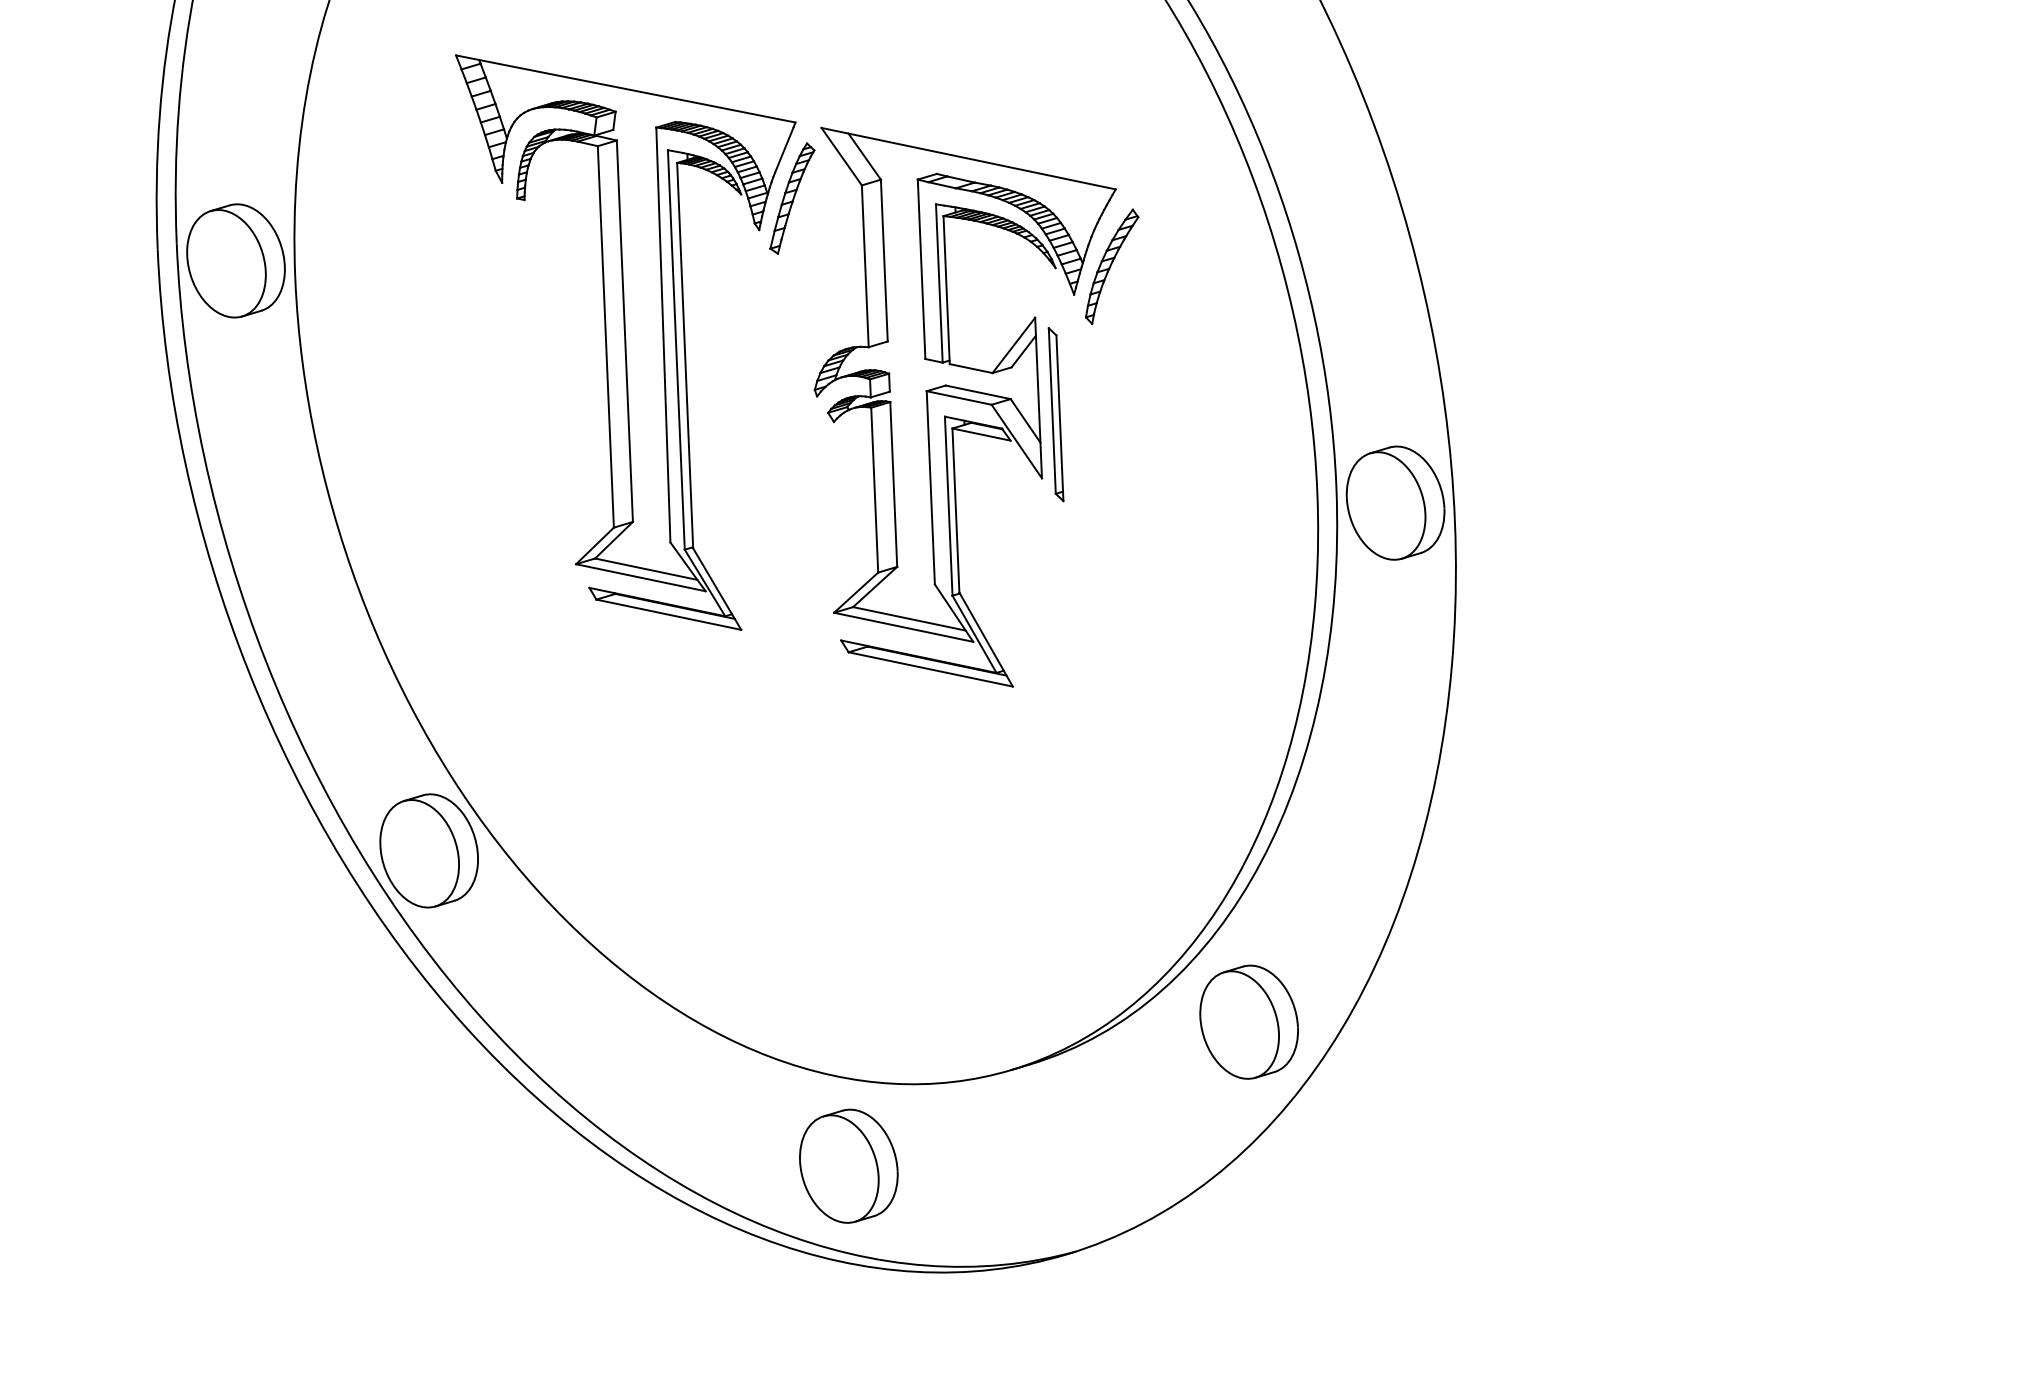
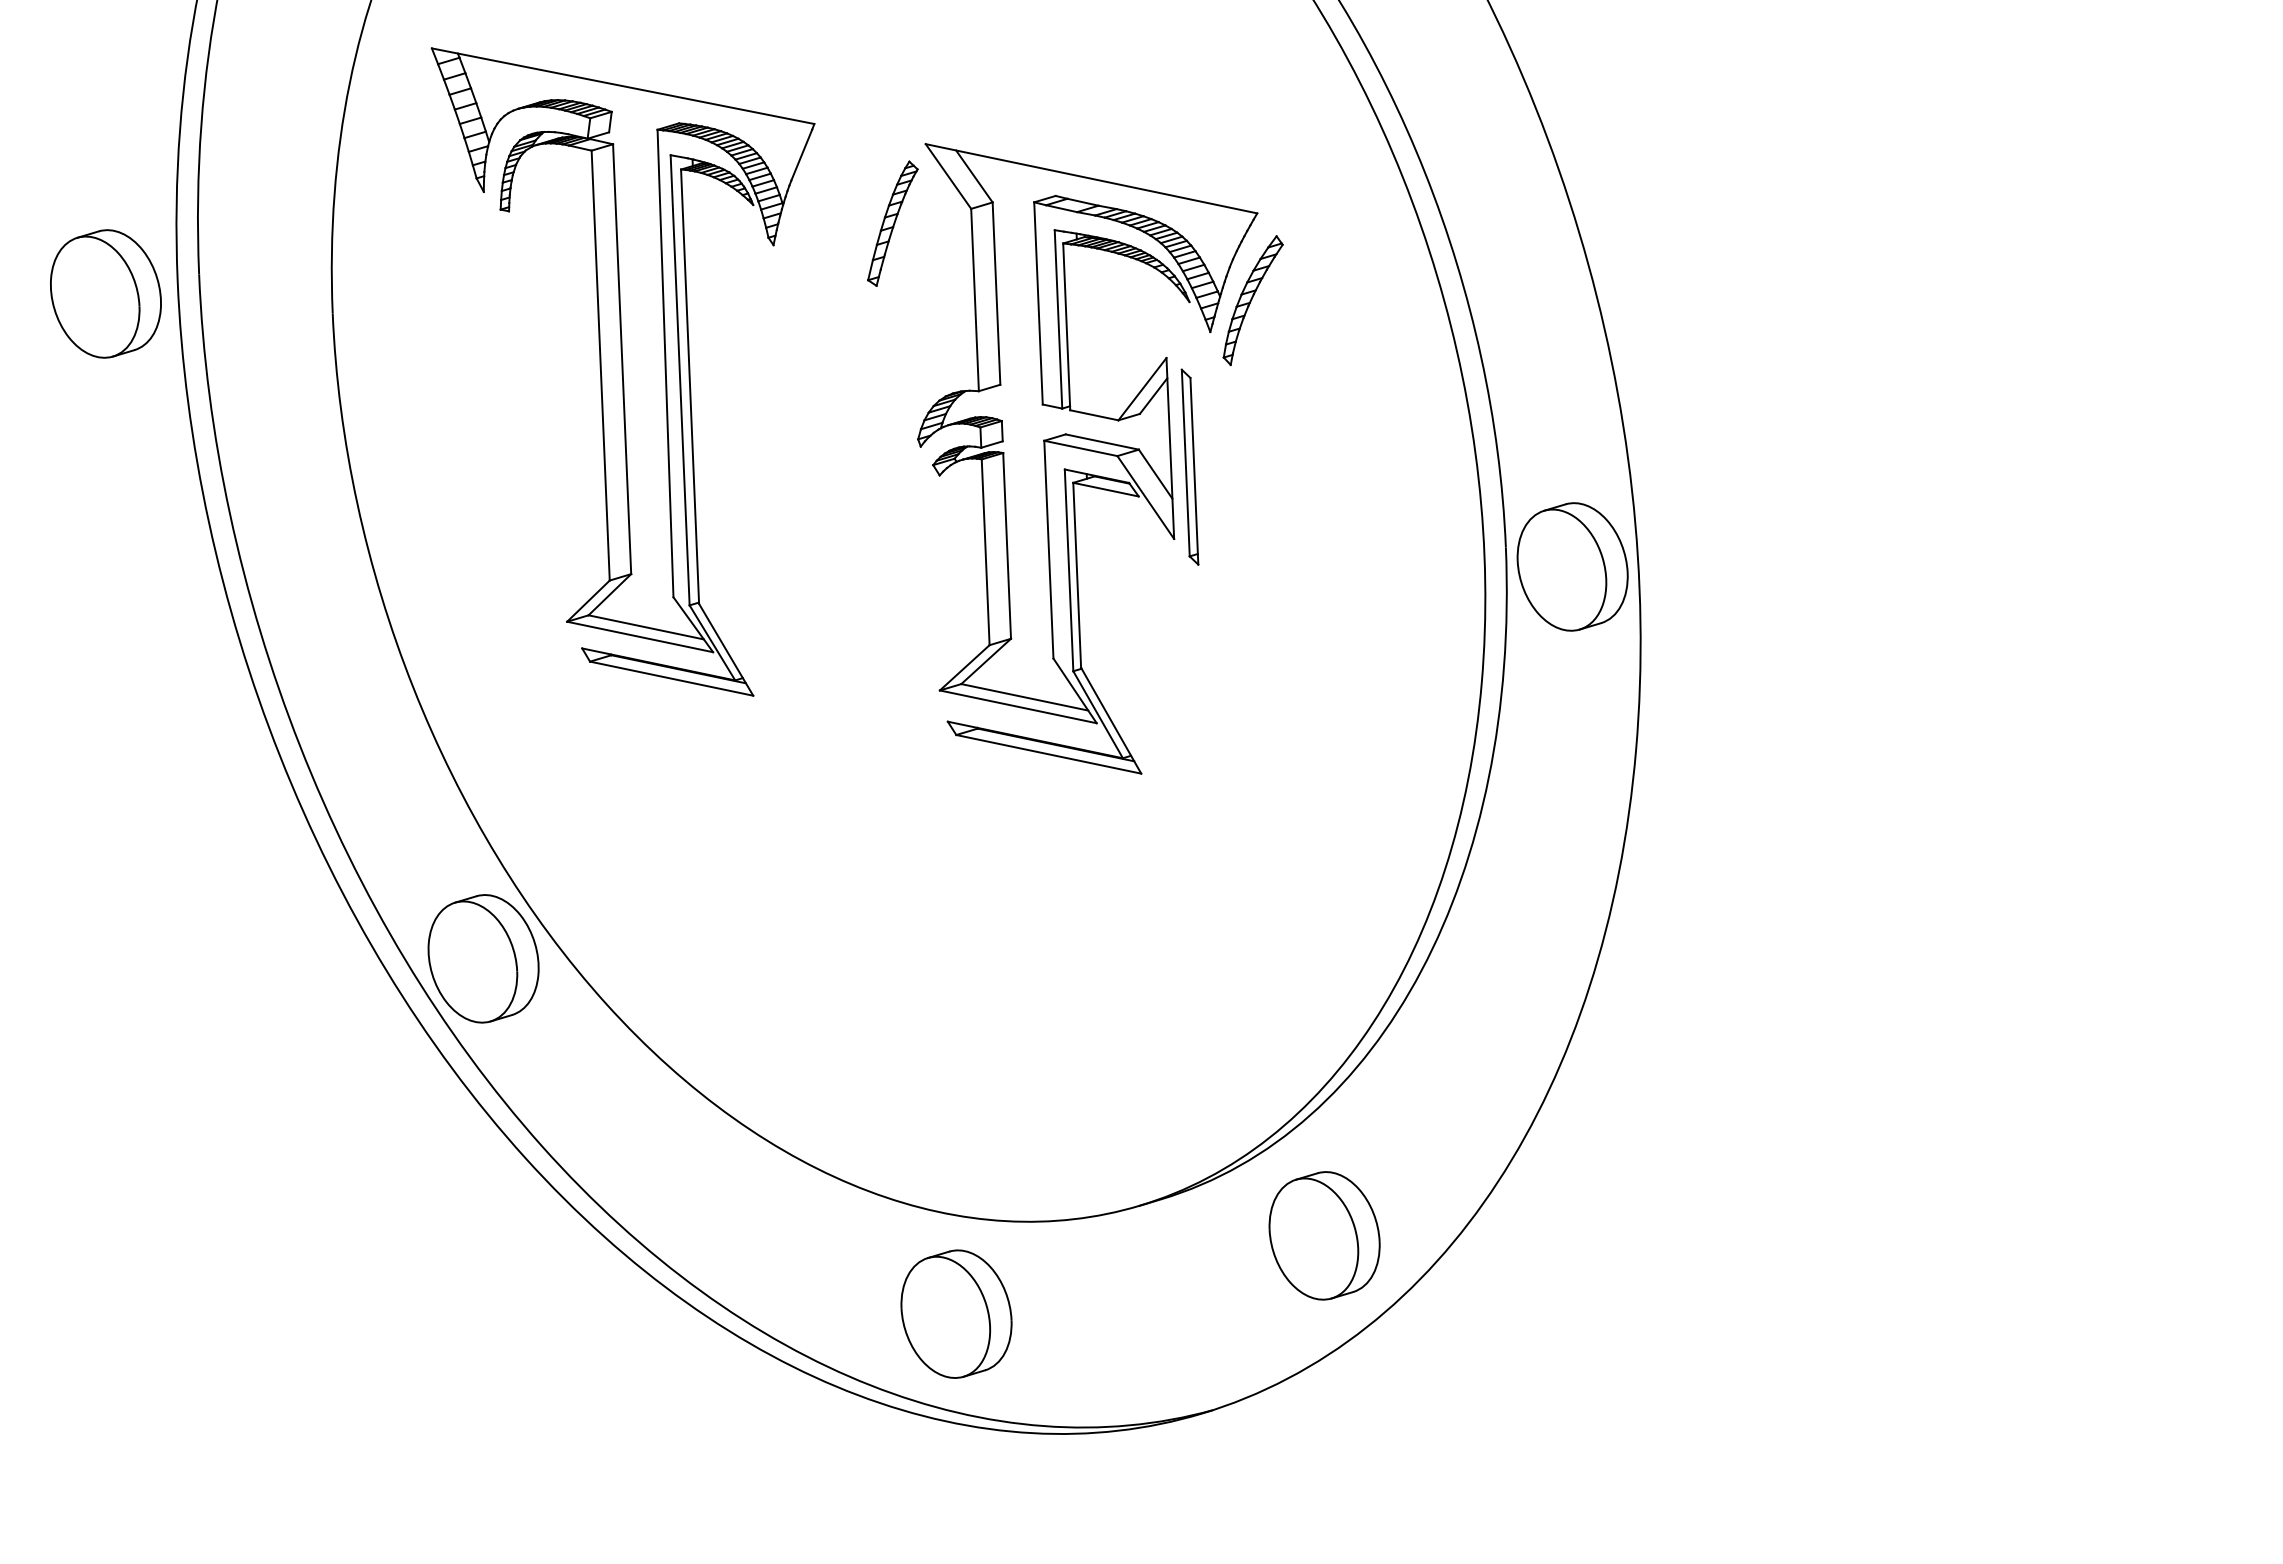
part: (235, 260) -> (105, 293), moved
part: (625, 342) -> (622, 371), moved
part: (1249, 1021) -> (1324, 1235), moved

